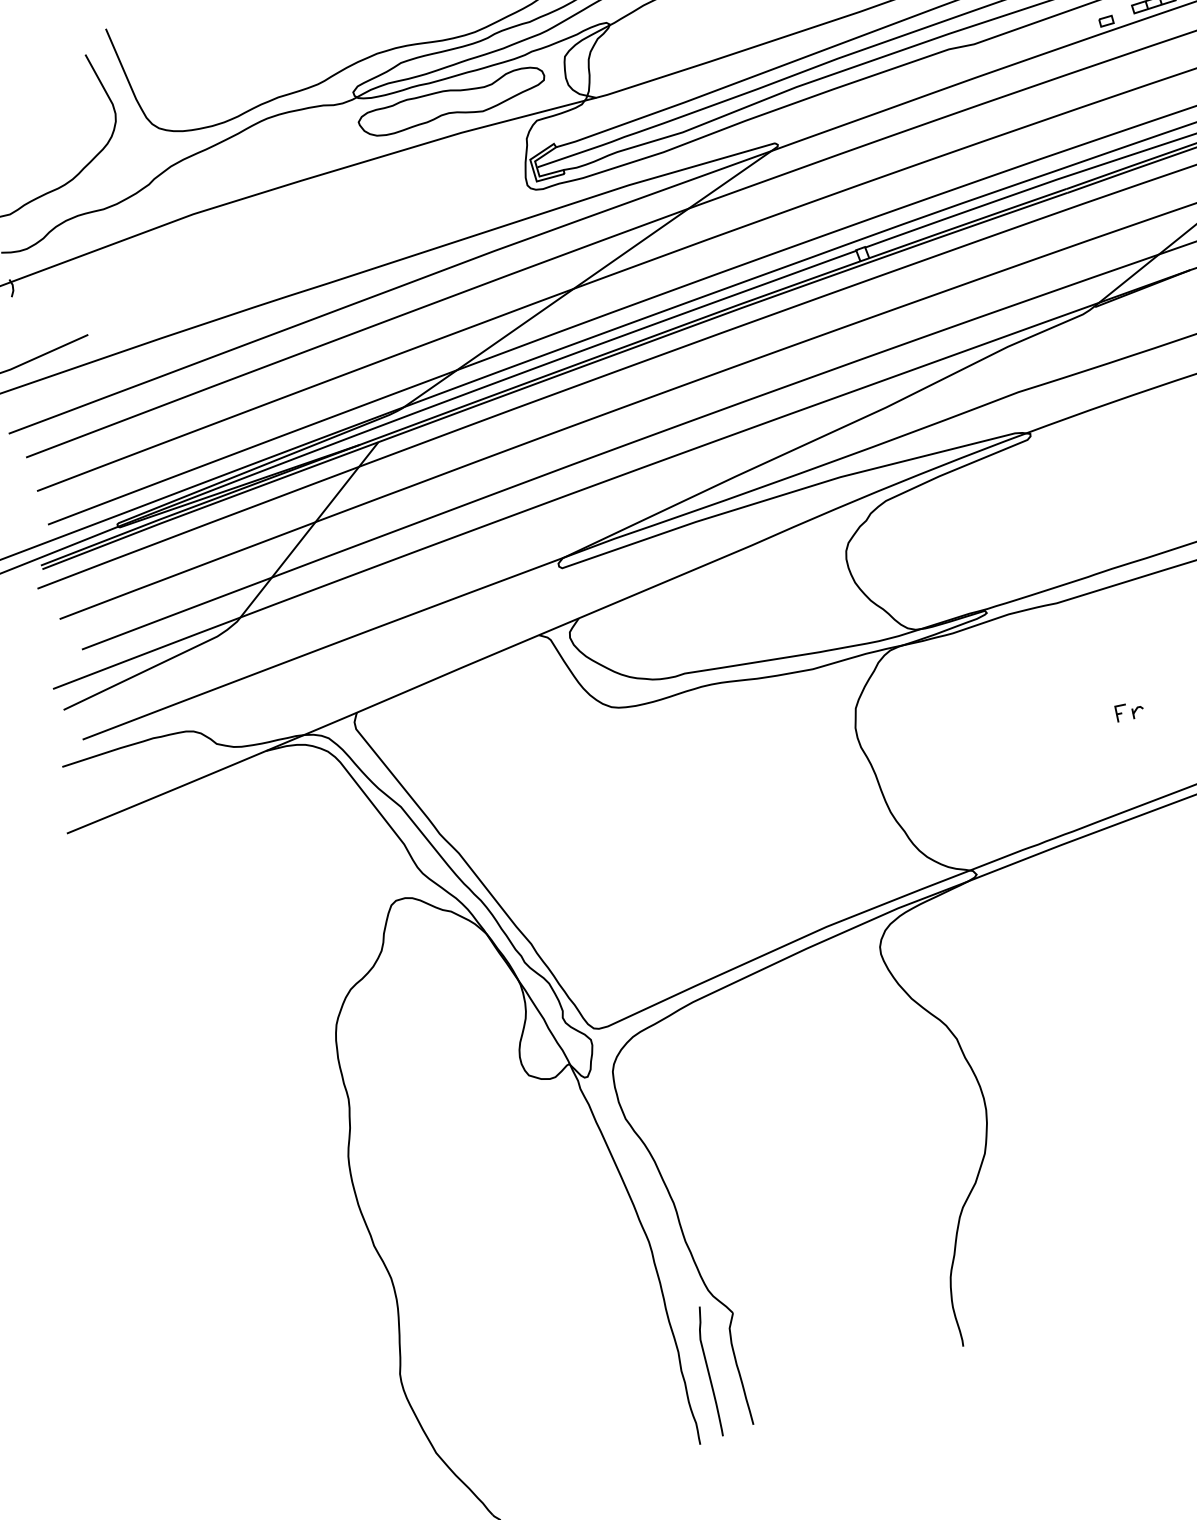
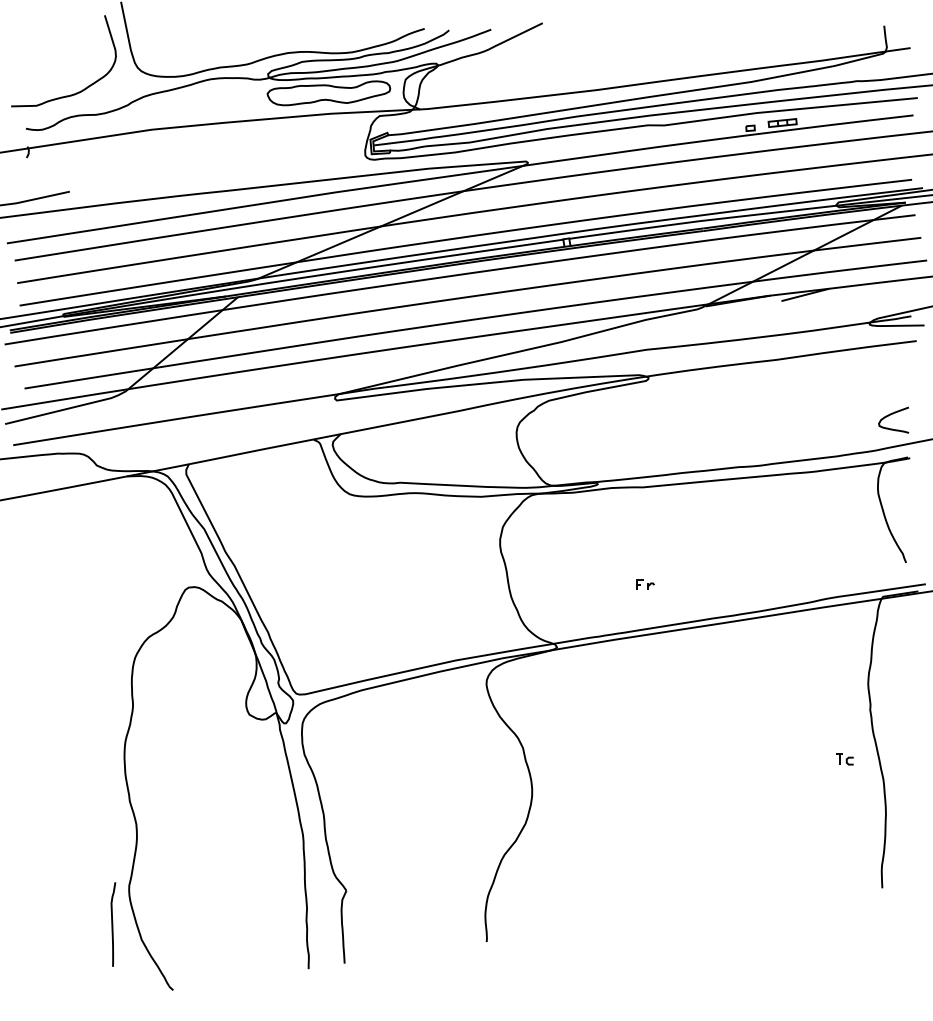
part: (1129, 710) -> (645, 584), moved
curve: (710, 1371) -> (113, 924), moved

